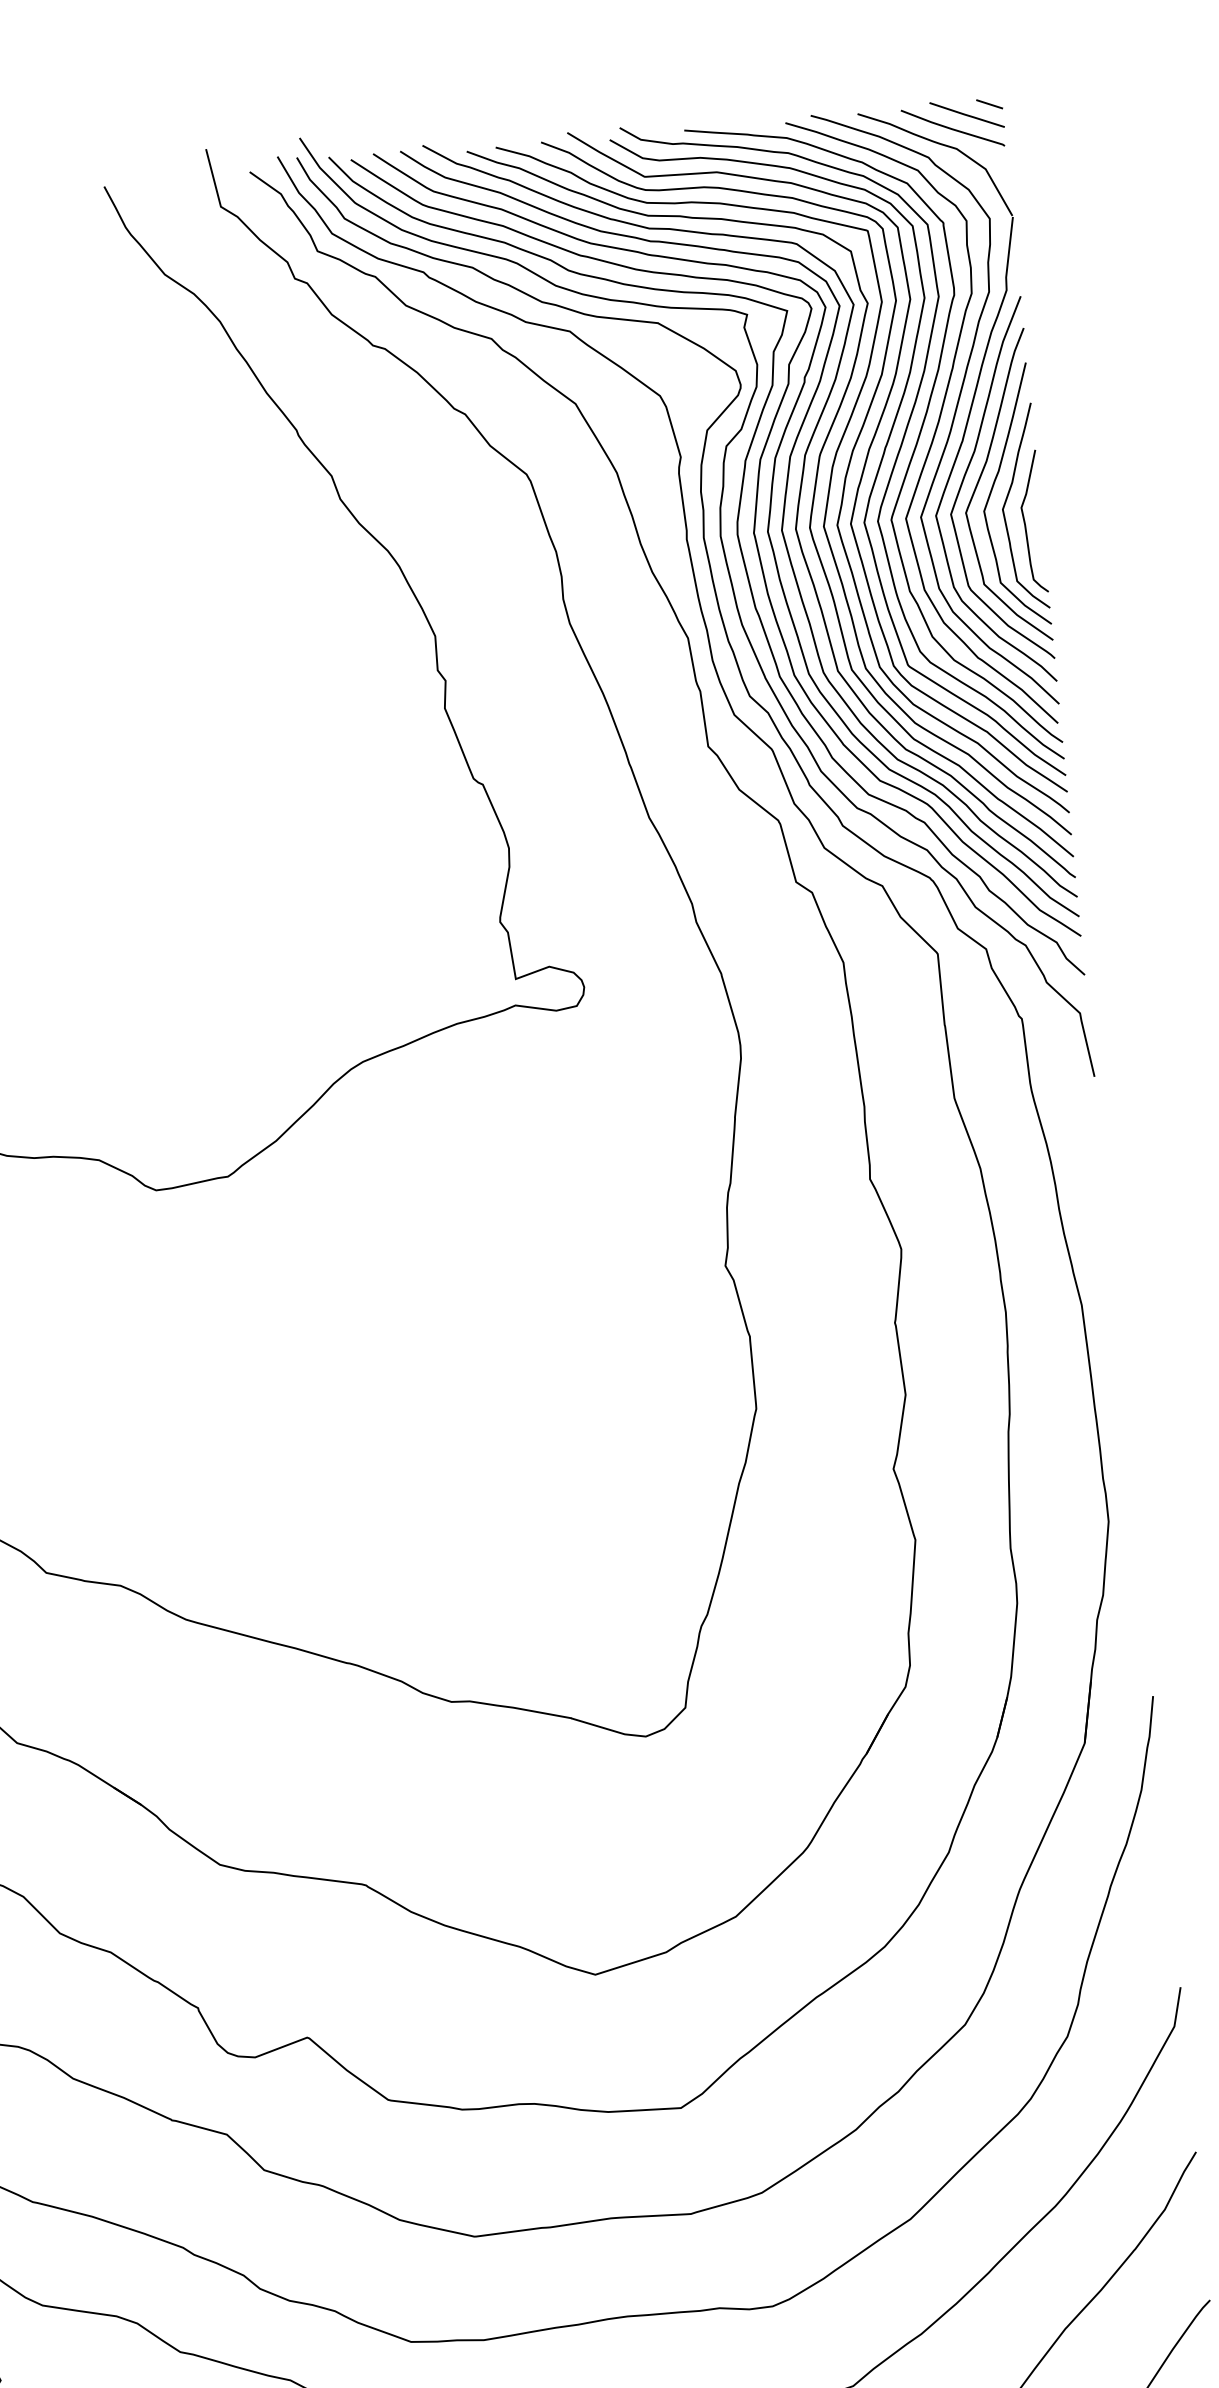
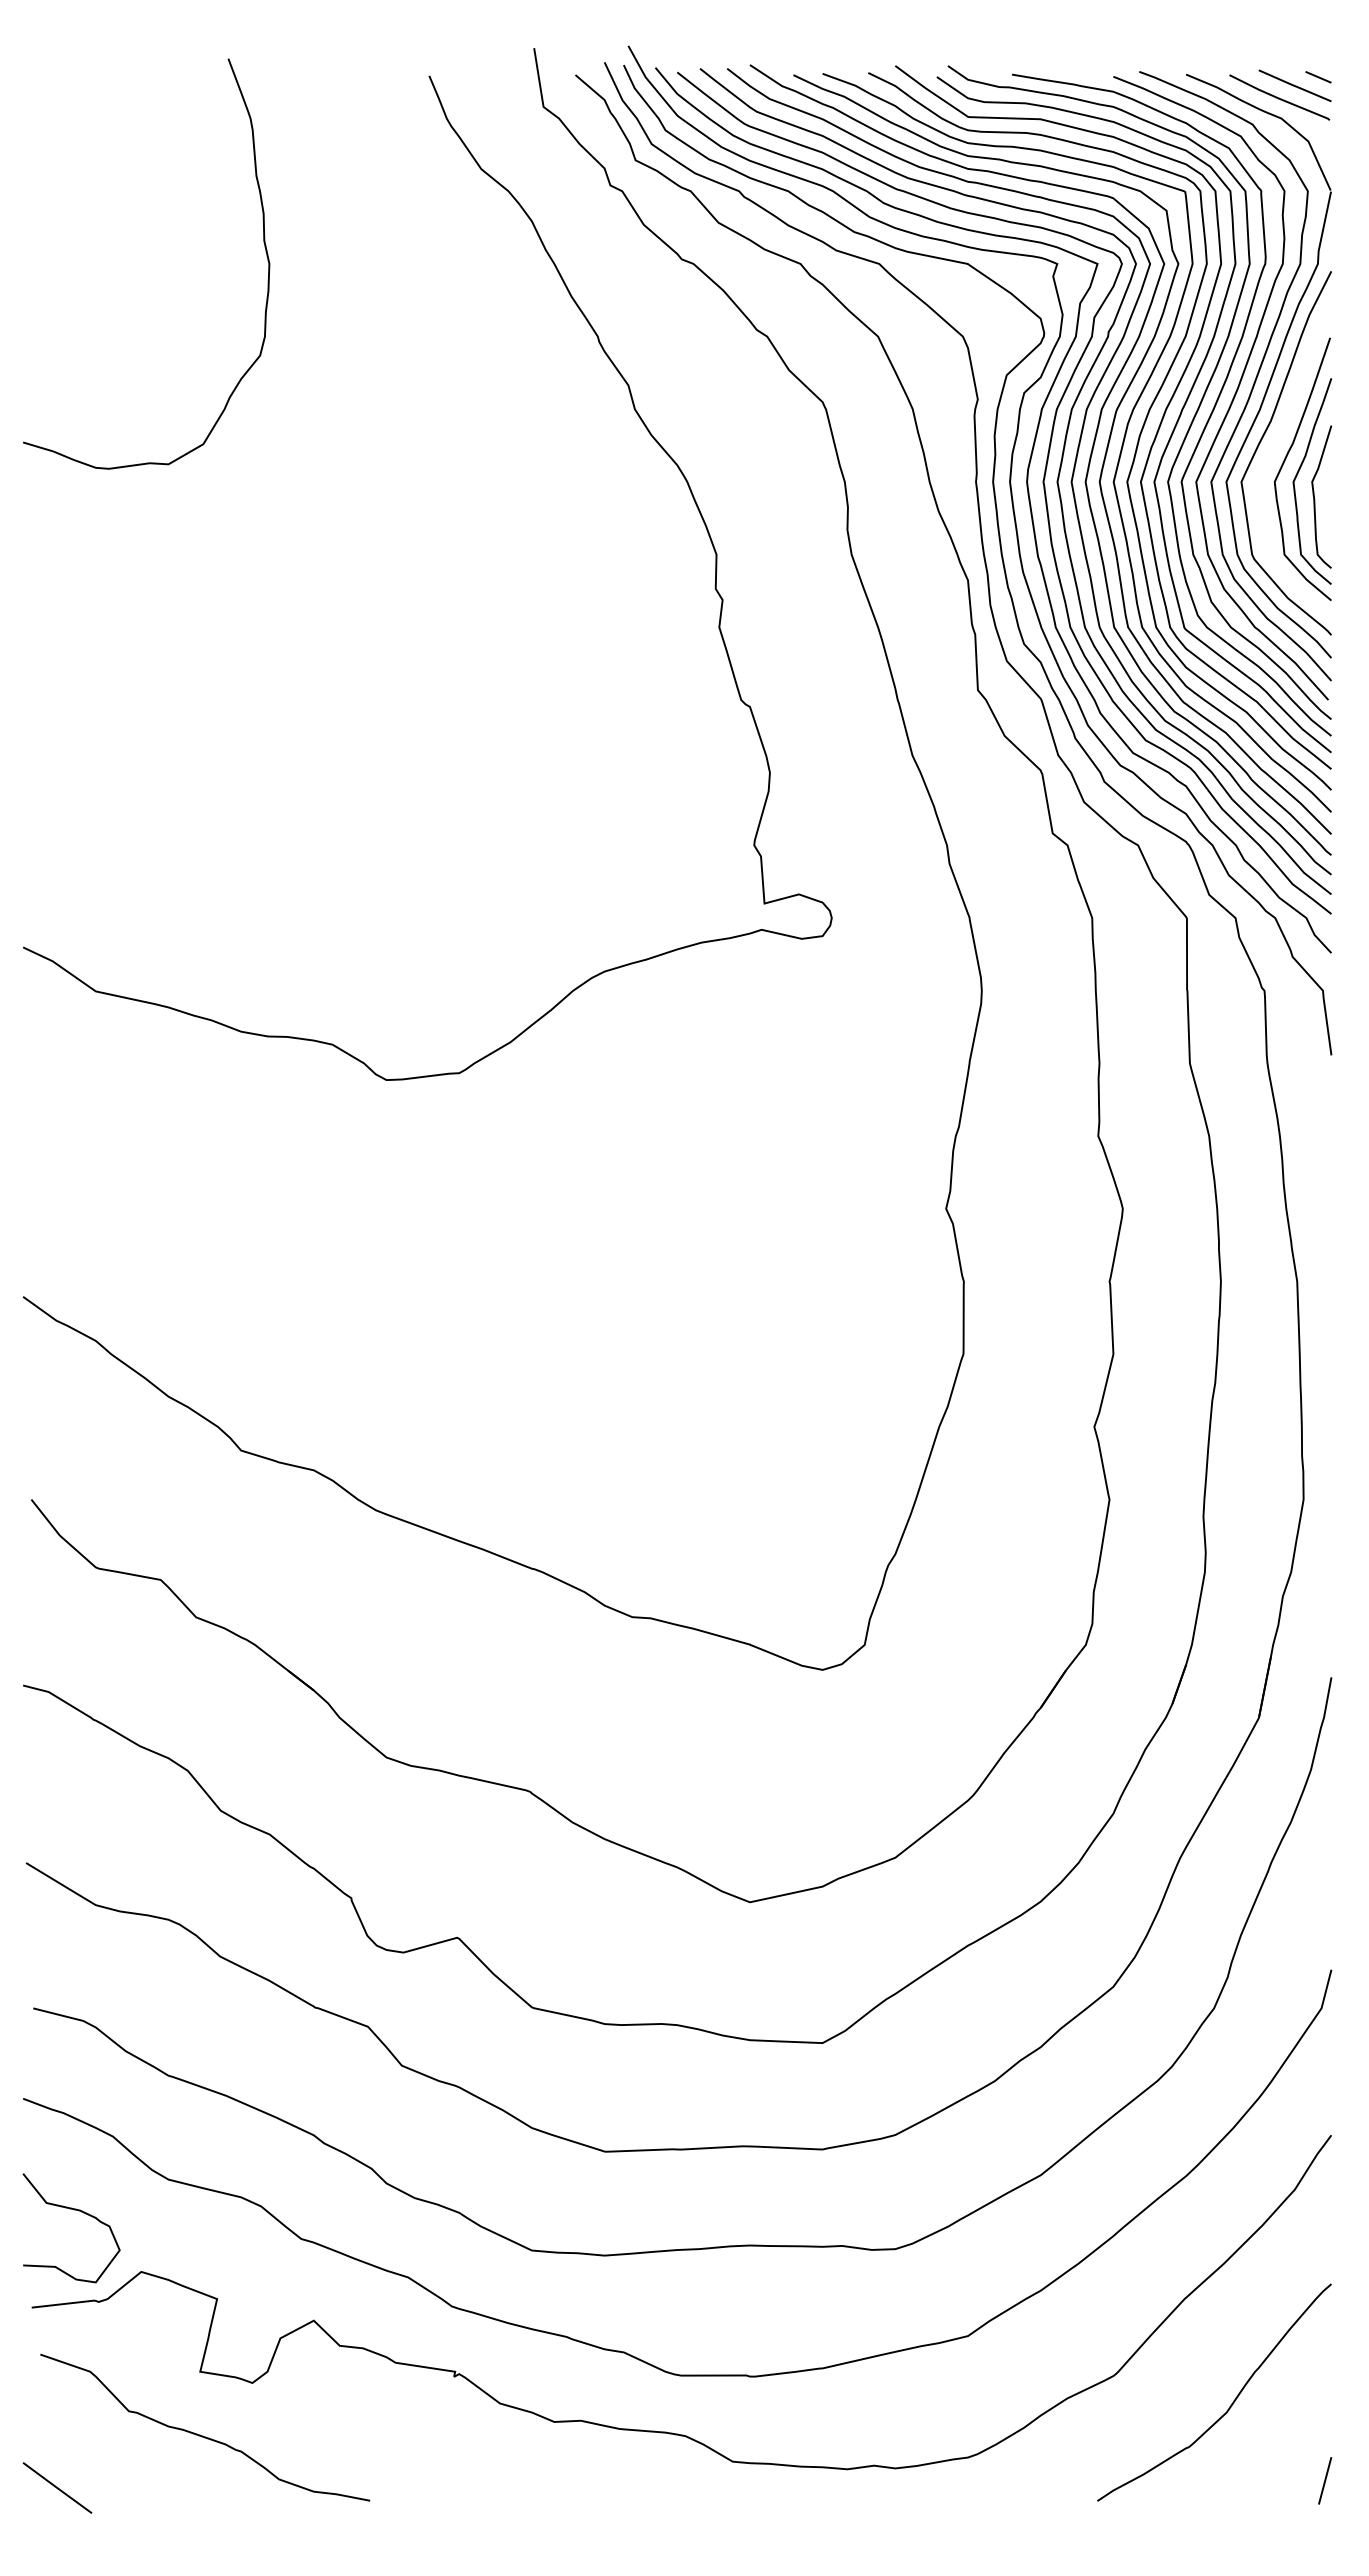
curve: (981, 476) -> (1275, 447), removed

